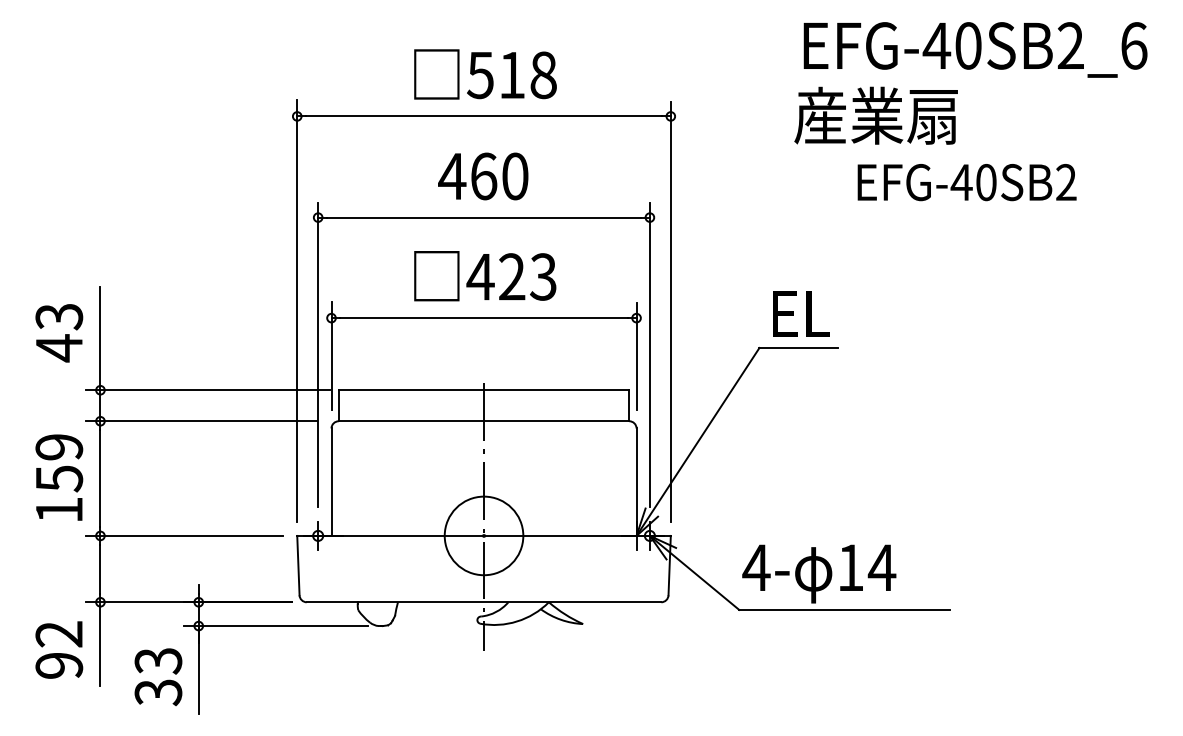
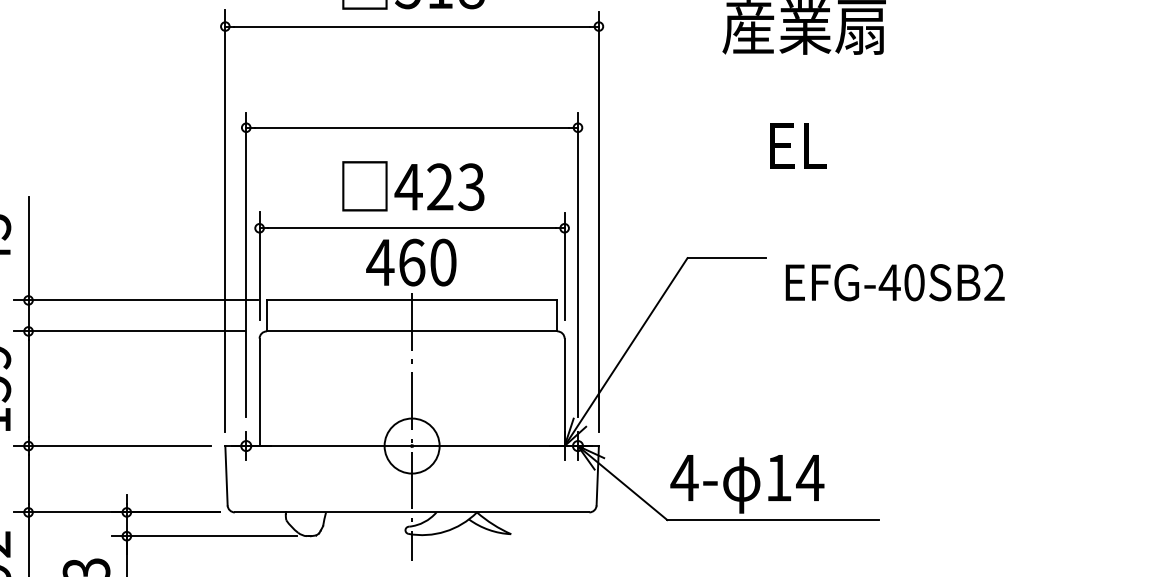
text: (483, 176) -> (411, 262), moved
text: (966, 182) -> (894, 282), moved
text: (801, 313) -> (798, 145), moved
circle: (483, 535) -> (411, 445), size x0.7

